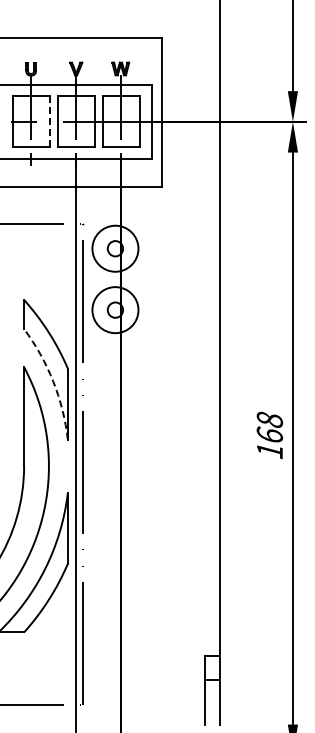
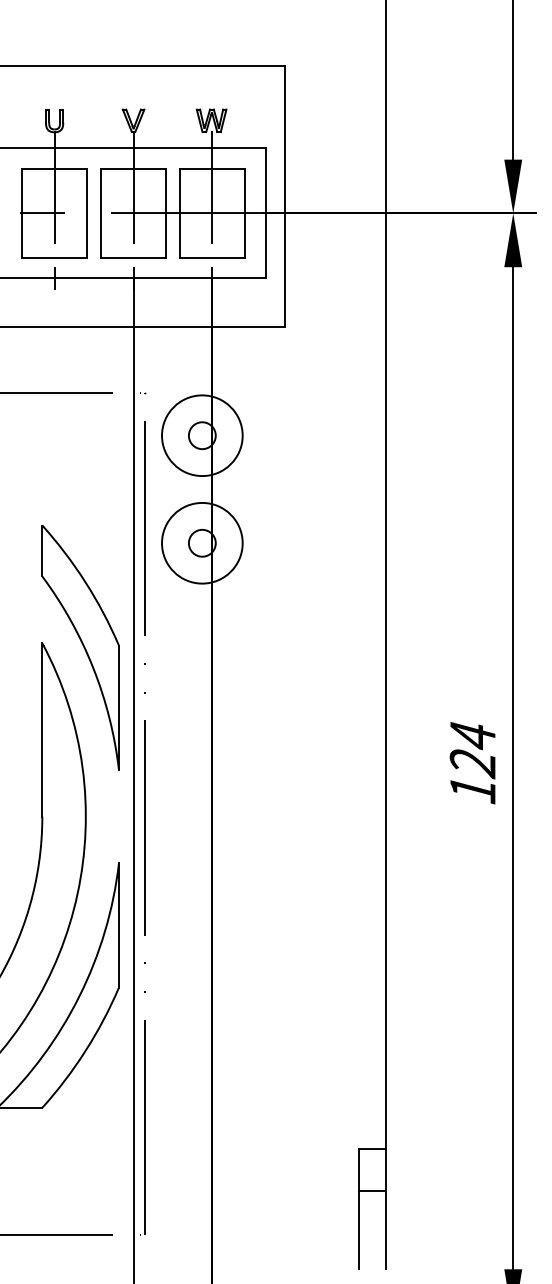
line: (49, 121) -> (86, 212), dashed -> solid
arc: (53, 381) -> (93, 668), dashed -> solid
text: (269, 427) -> (472, 748), 168 -> 124

